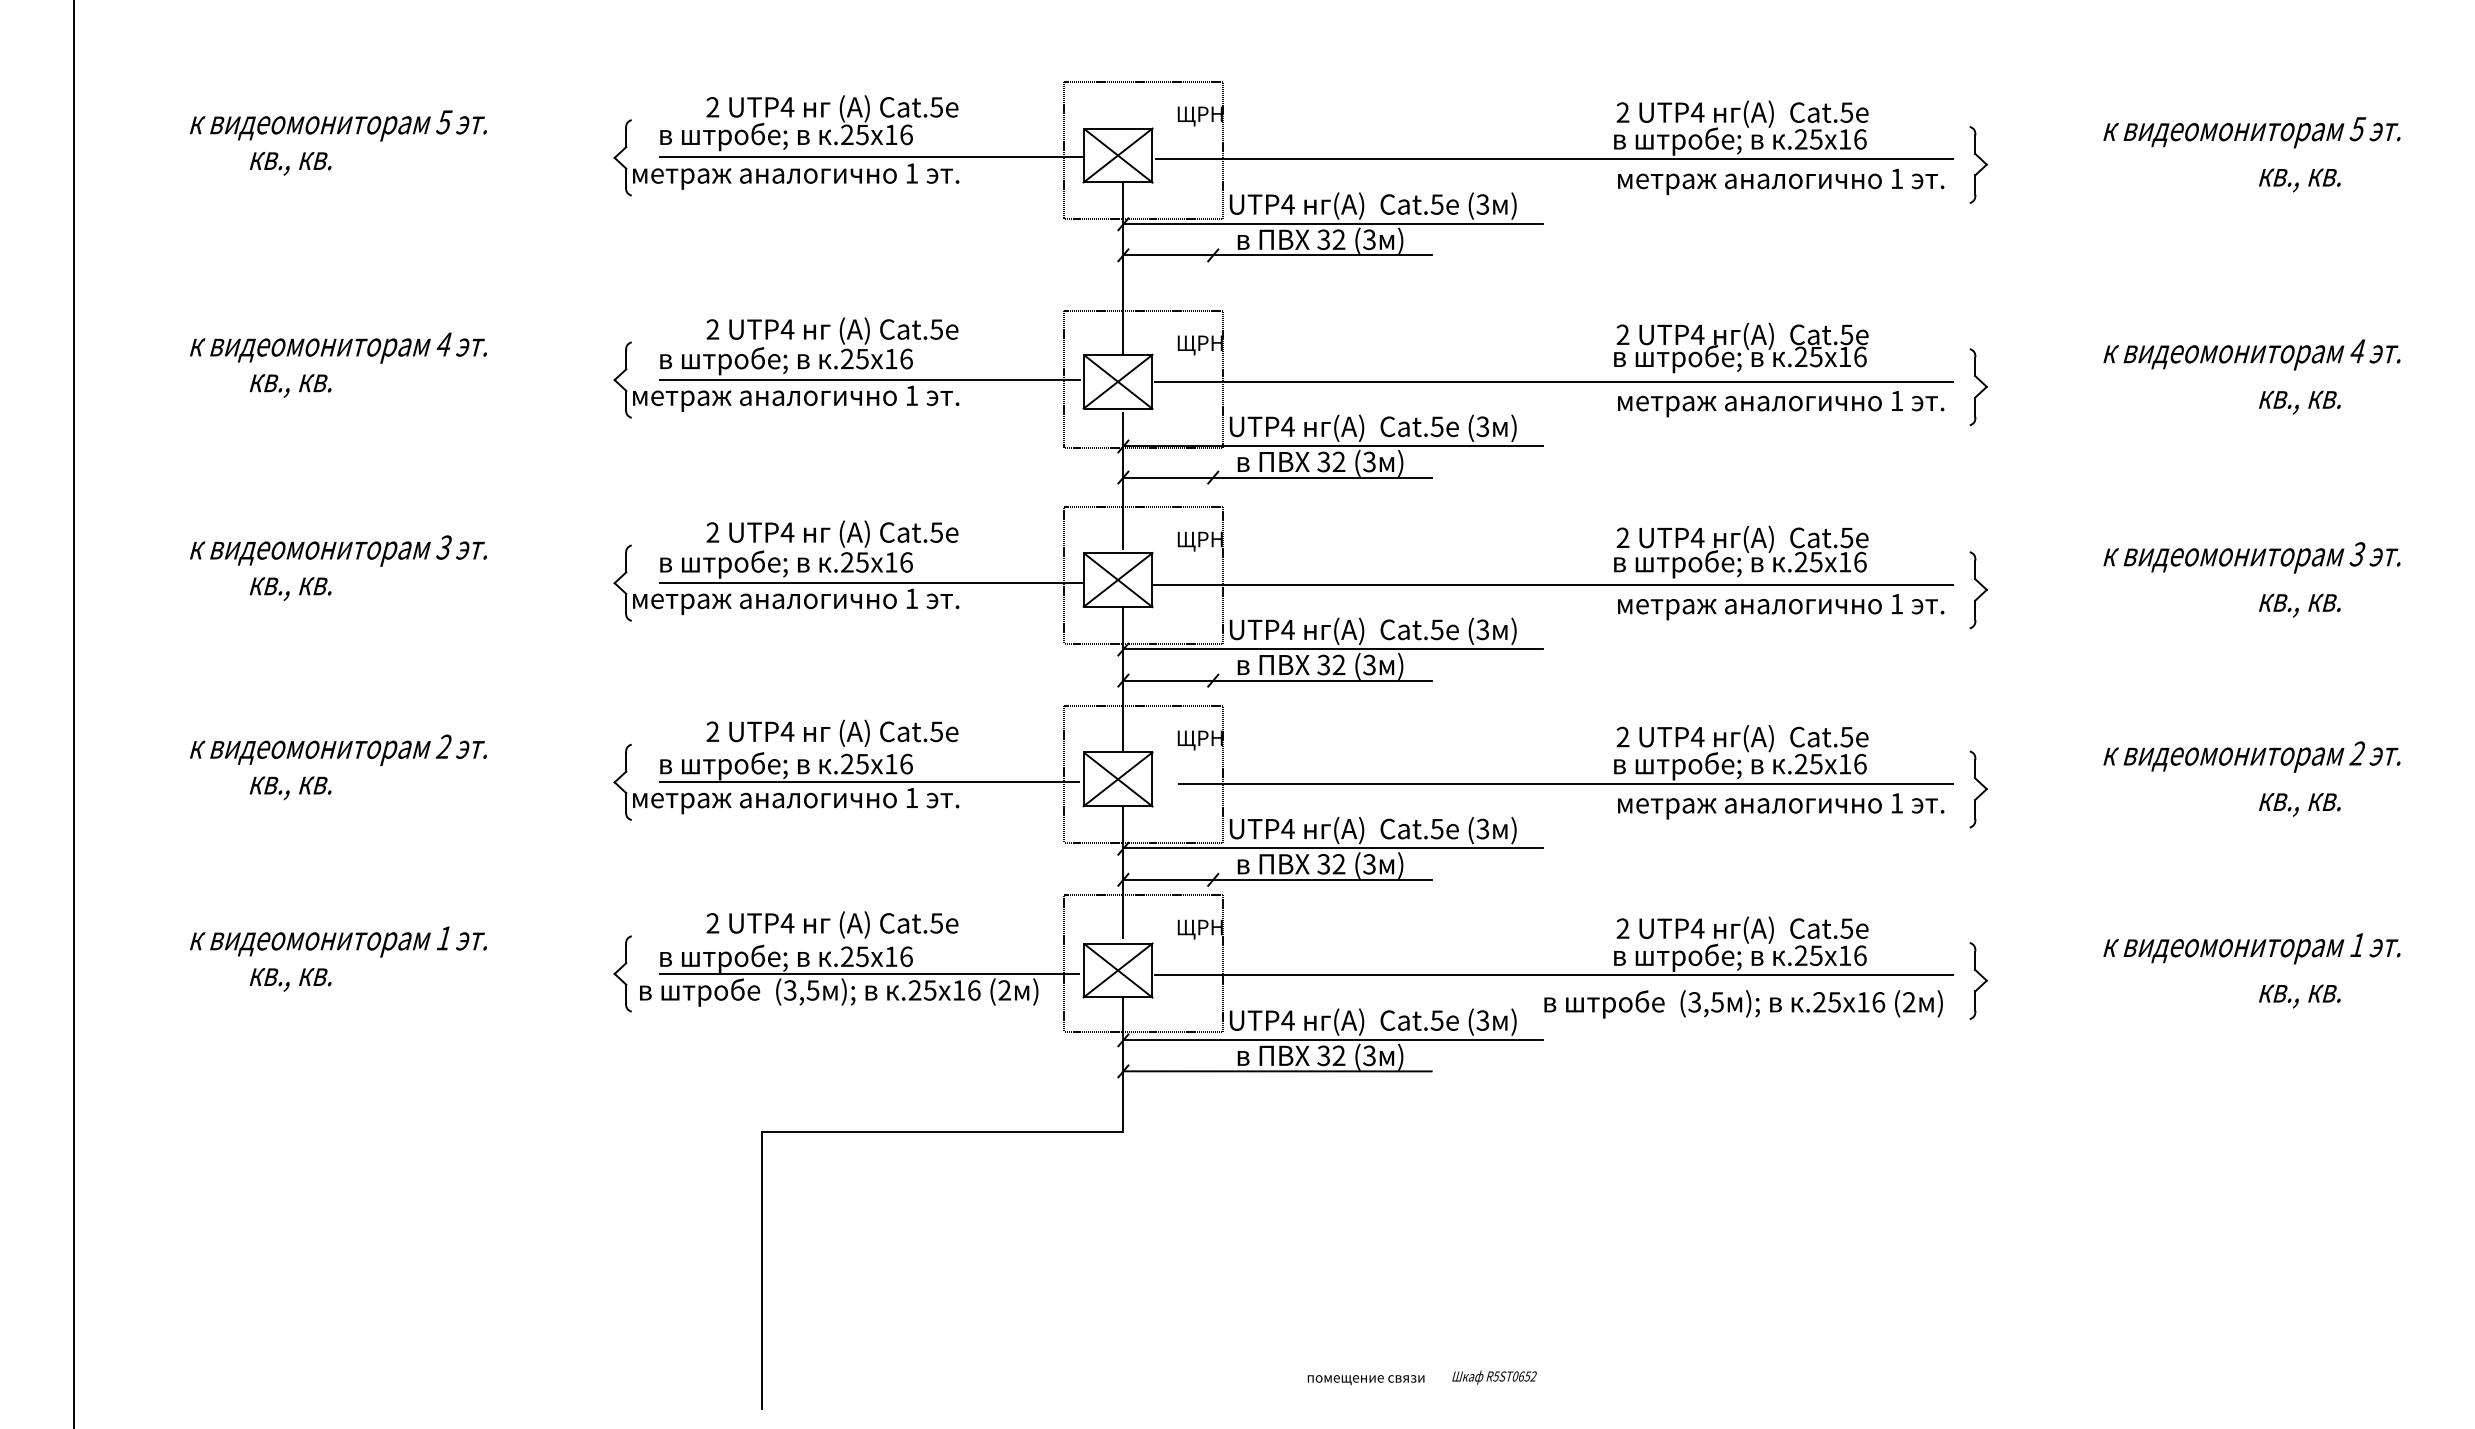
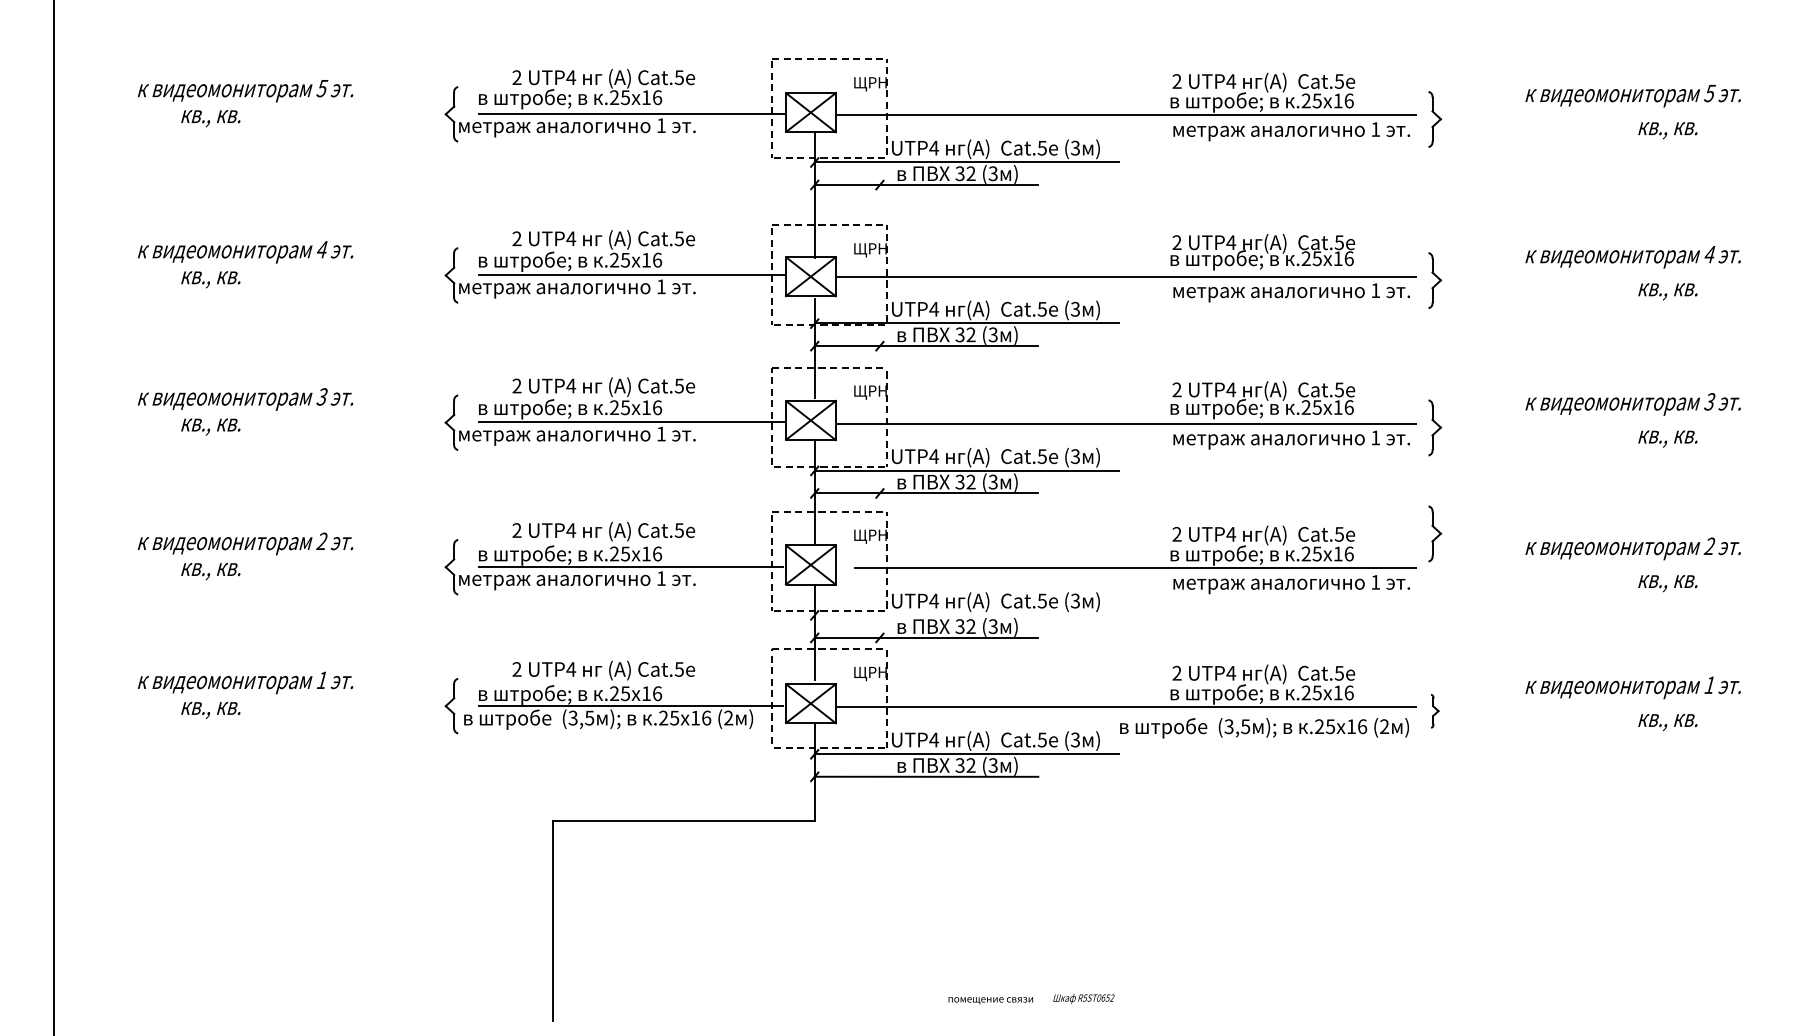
part: (1978, 789) -> (1434, 533), moved
line: (1333, 848) -> (967, 615), removed
part: (1978, 980) -> (1434, 710), size x0.6

